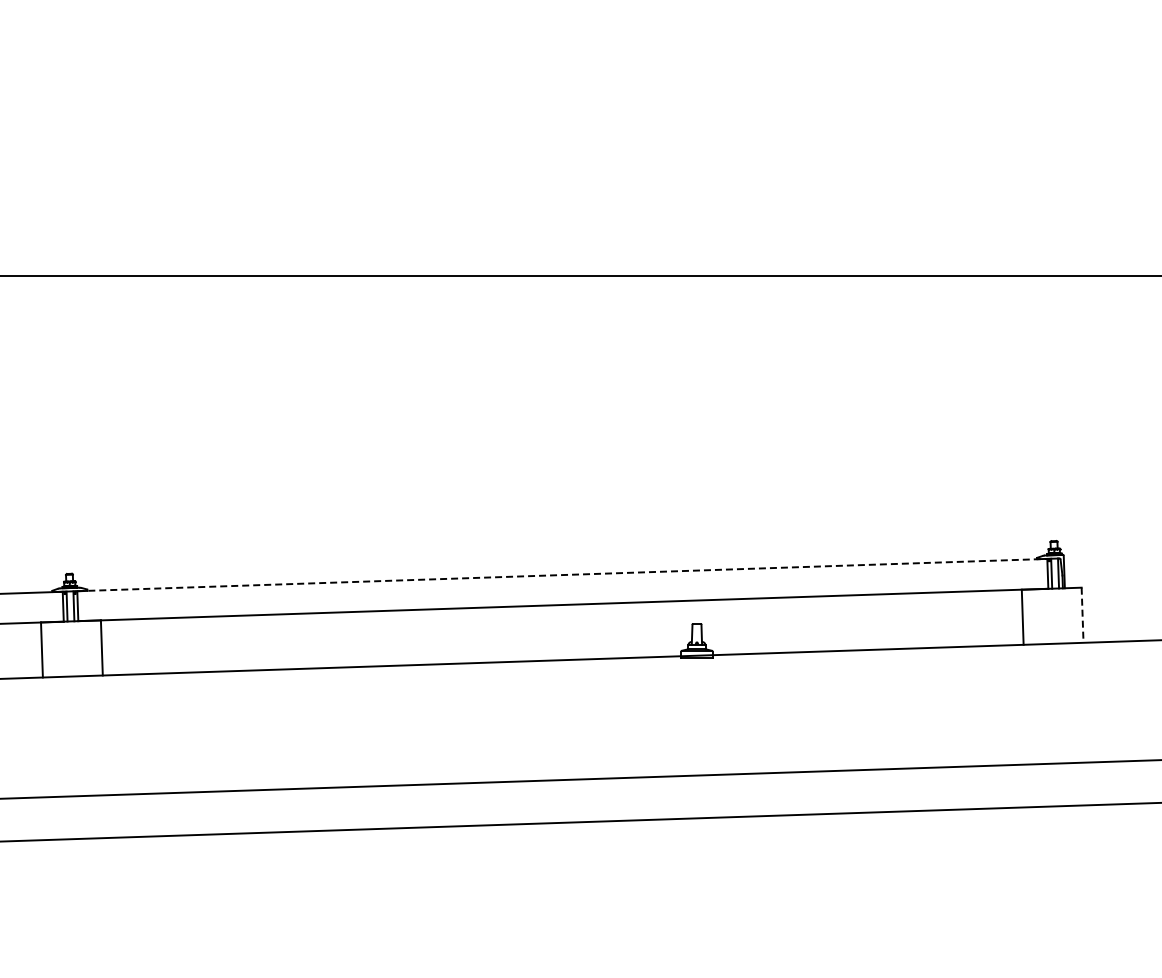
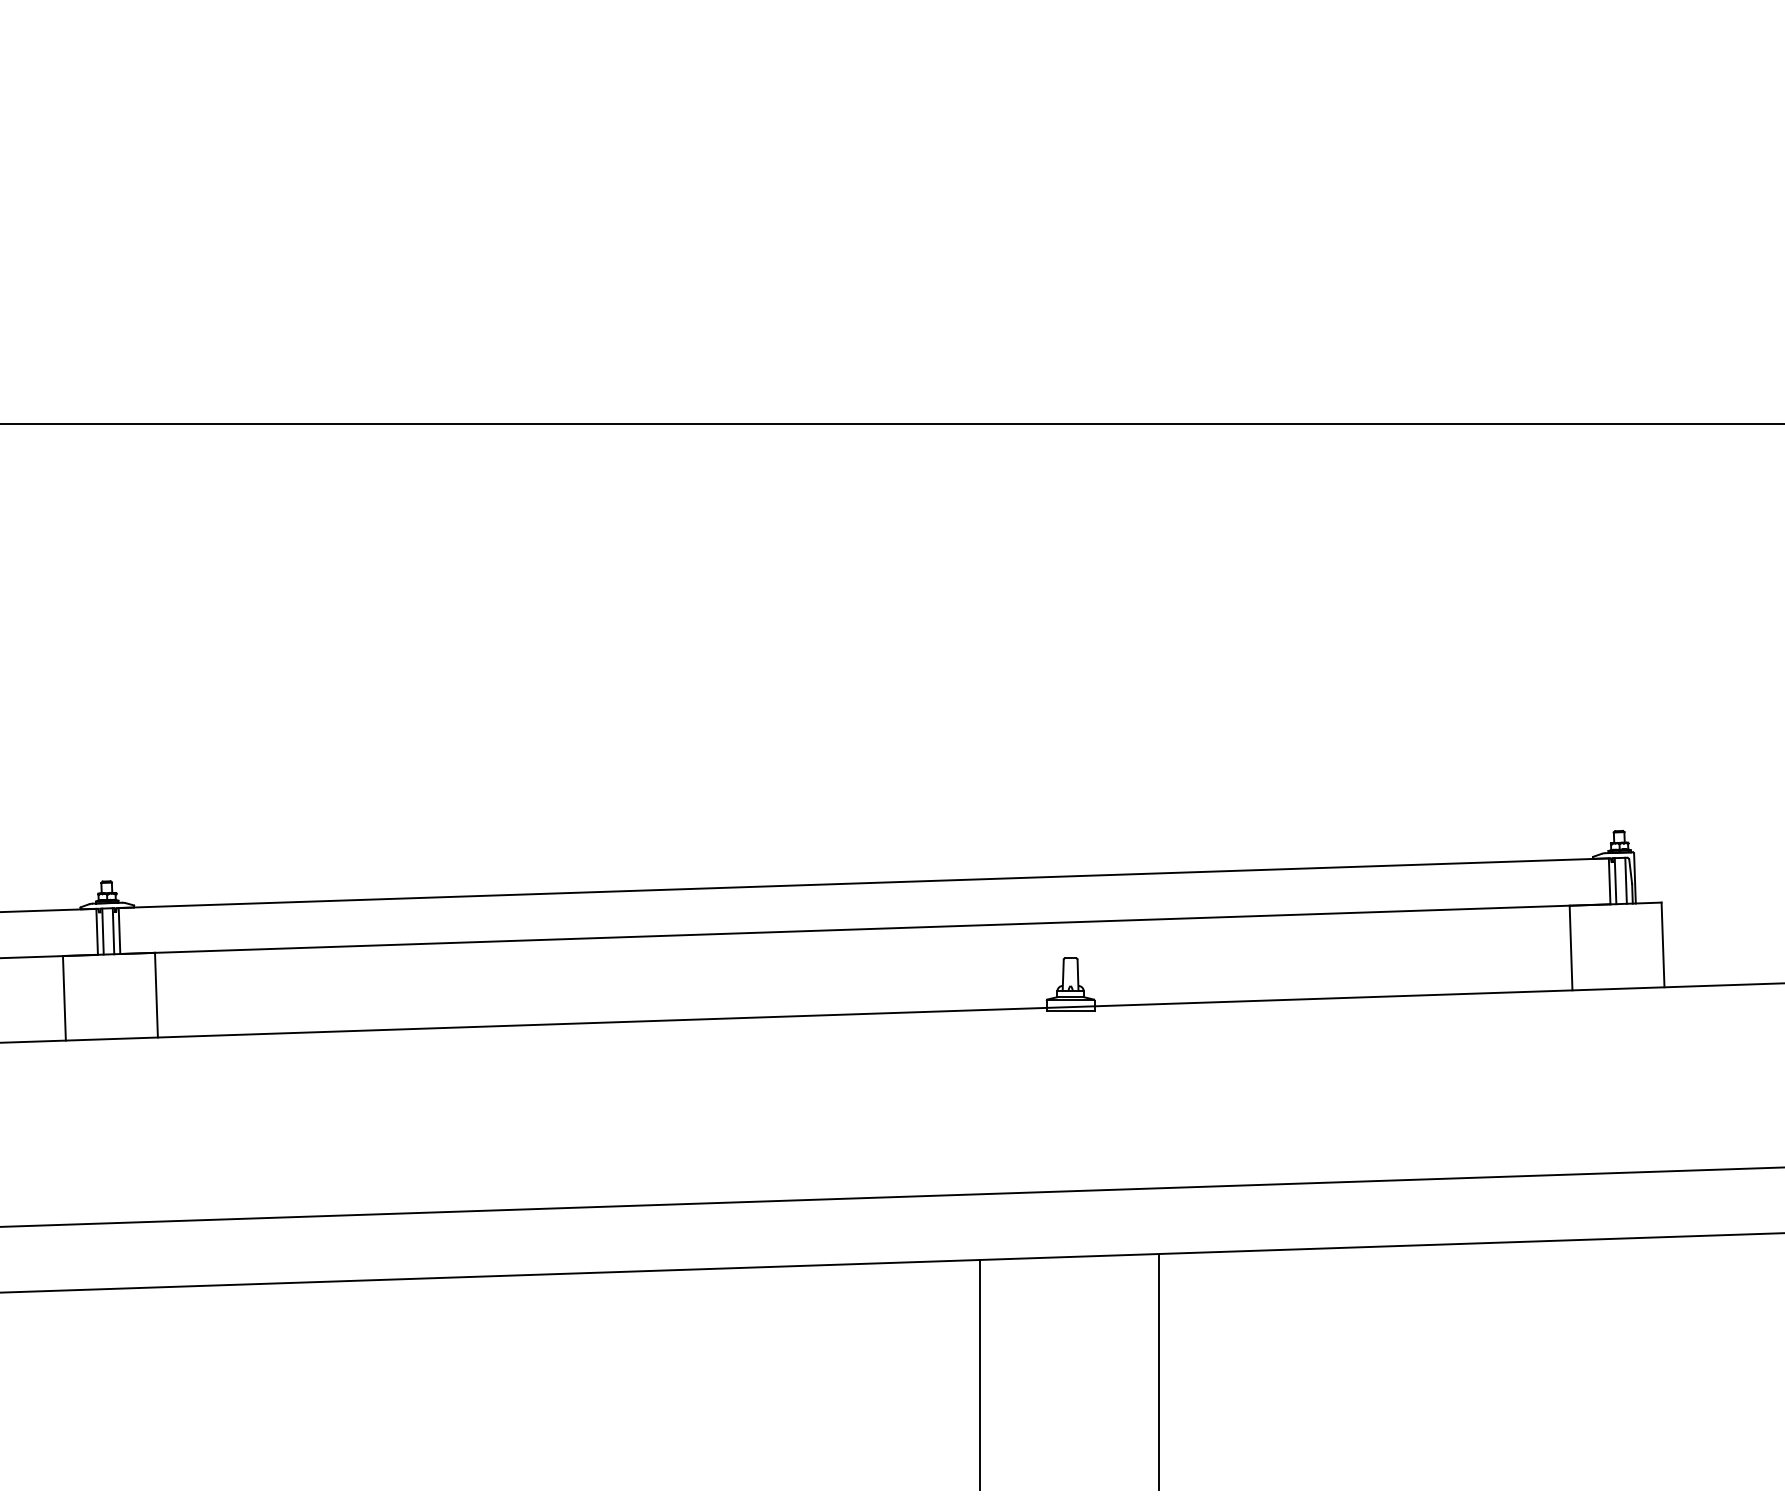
line: (562, 575) -> (864, 883), dashed -> solid
line: (1082, 615) -> (1662, 945), dashed -> solid
line: (754, 893) -> (1159, 1372), added
line: (637, 895) -> (979, 1375), added

